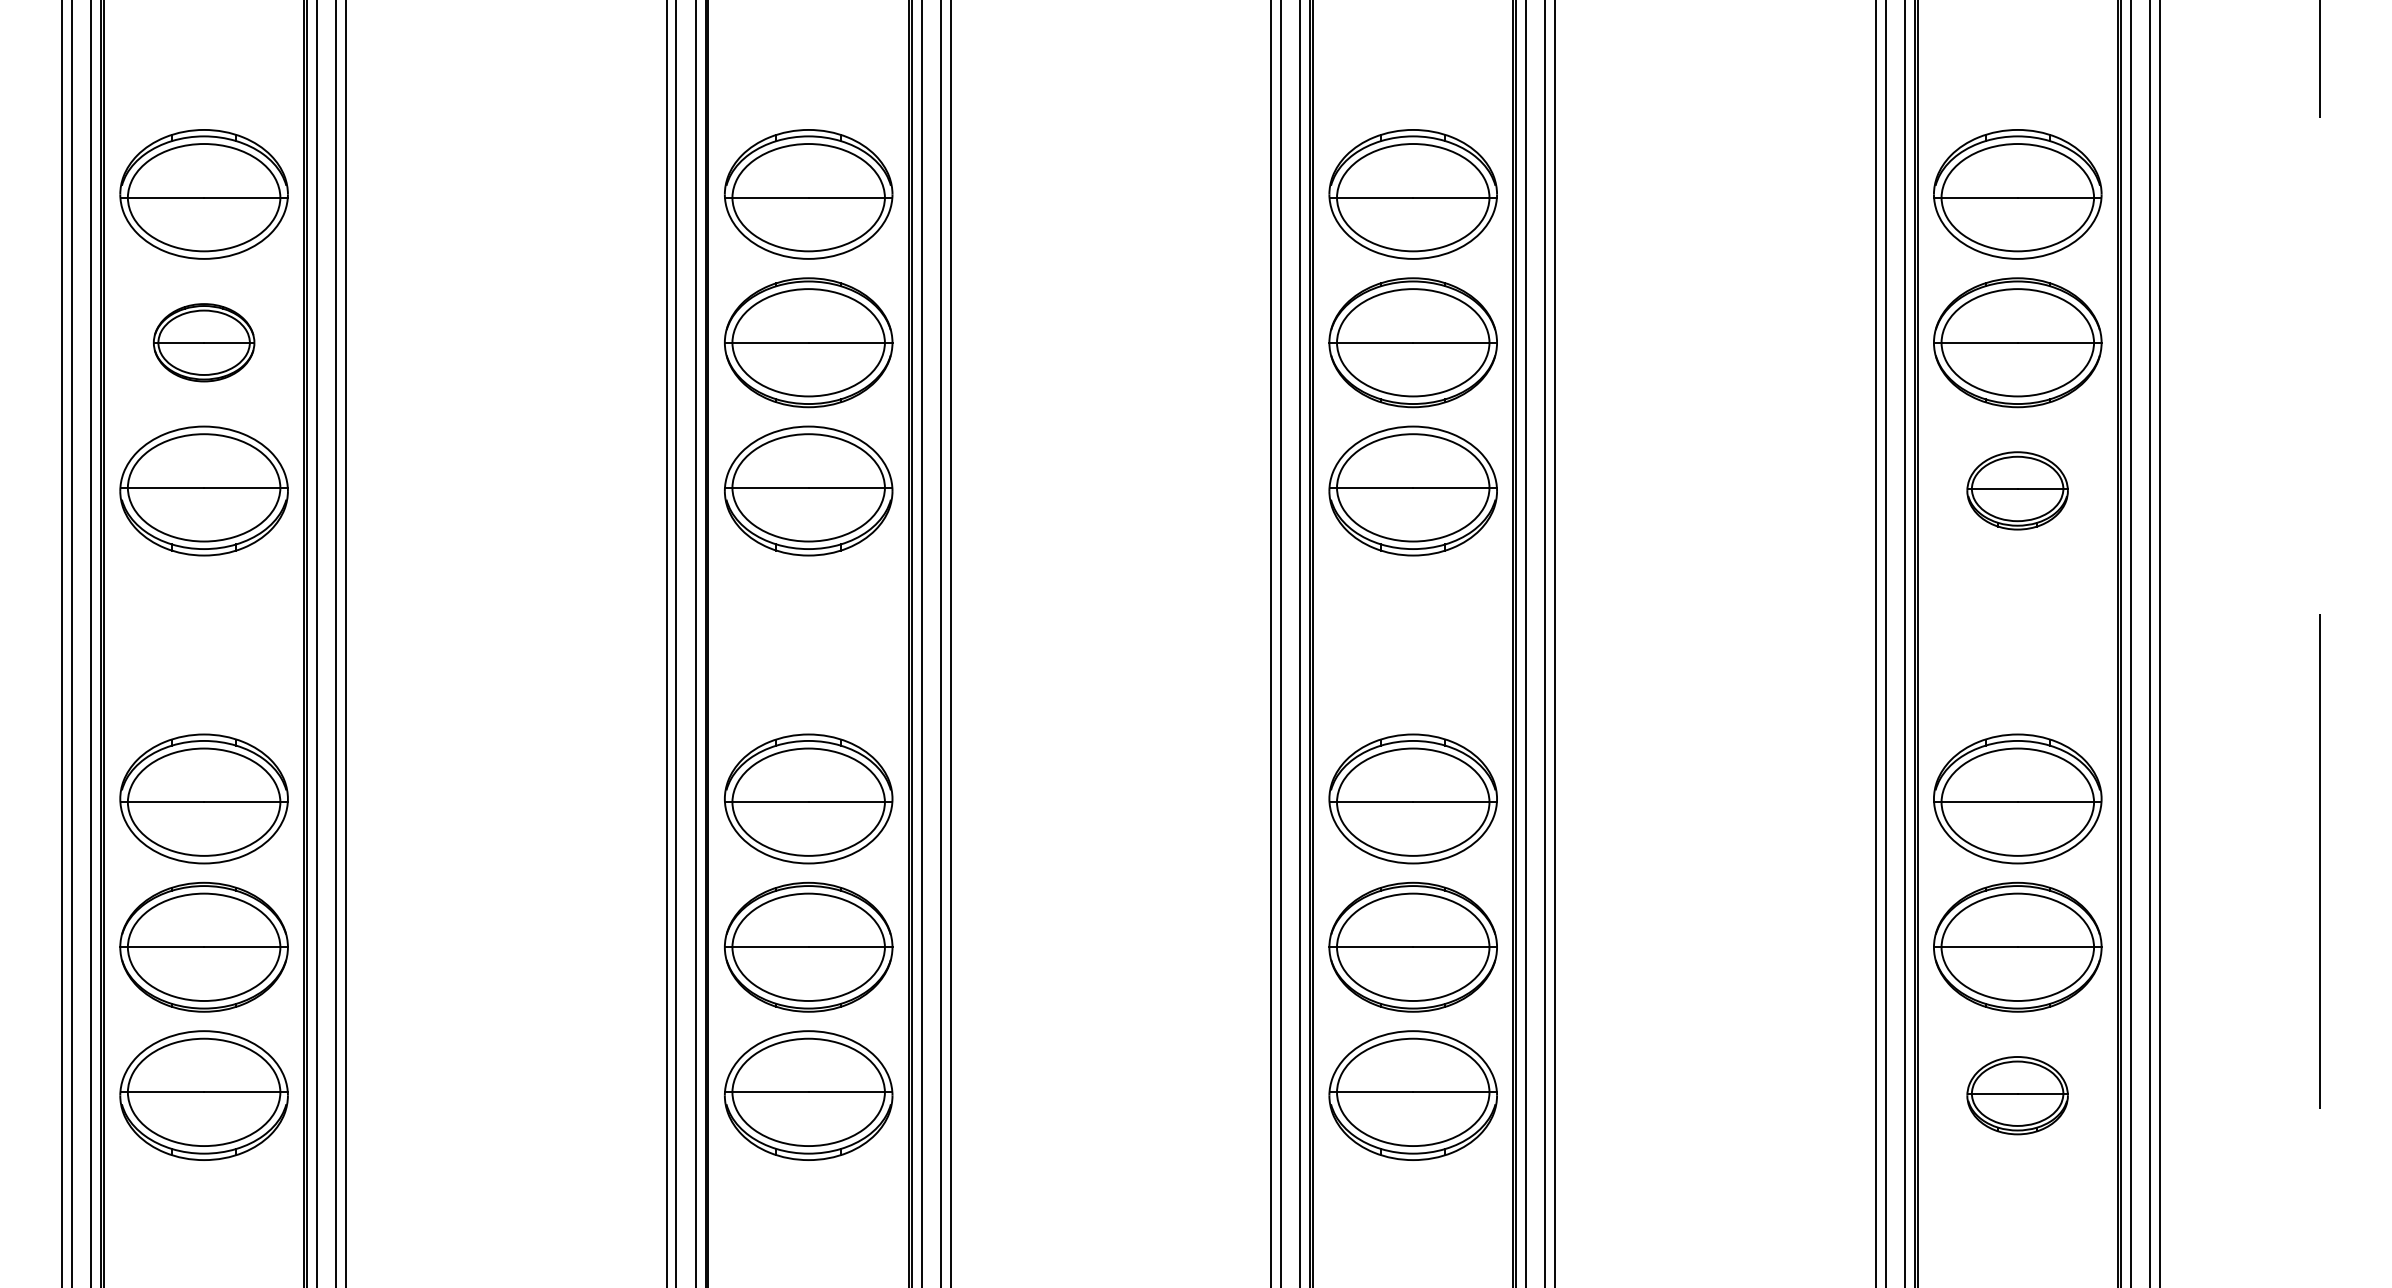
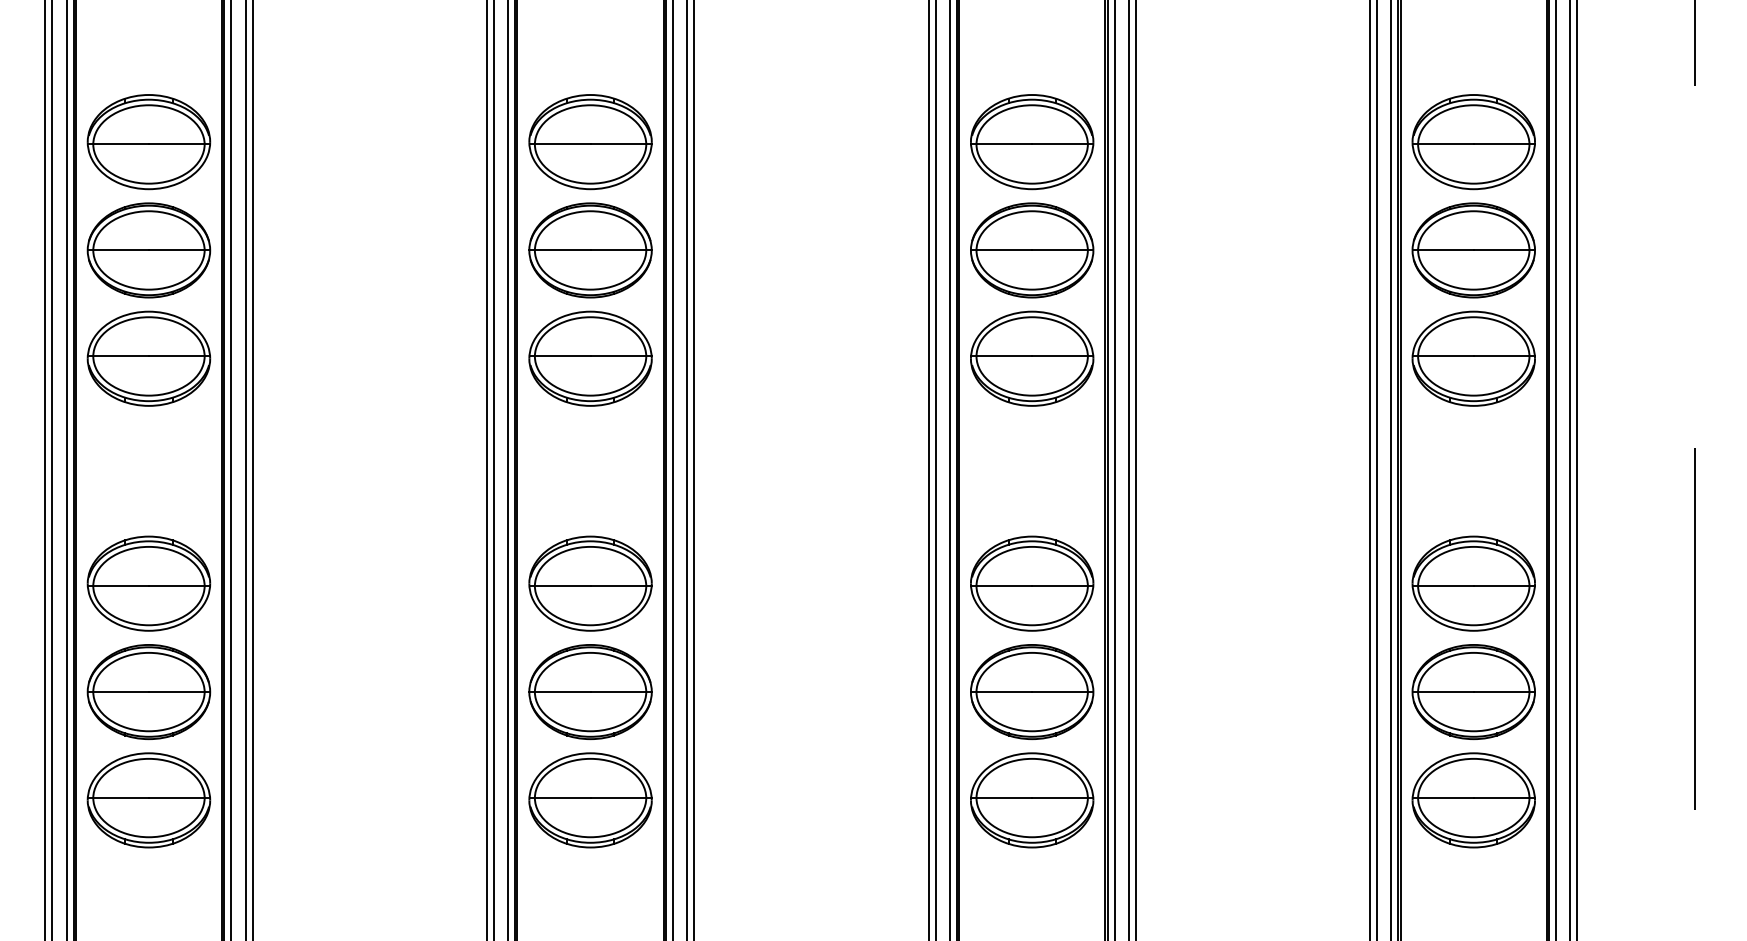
part: (203, 342) -> (148, 250), size x1.67
part: (2017, 490) -> (1473, 358), size x1.67
part: (2017, 1095) -> (1473, 800), size x1.67

